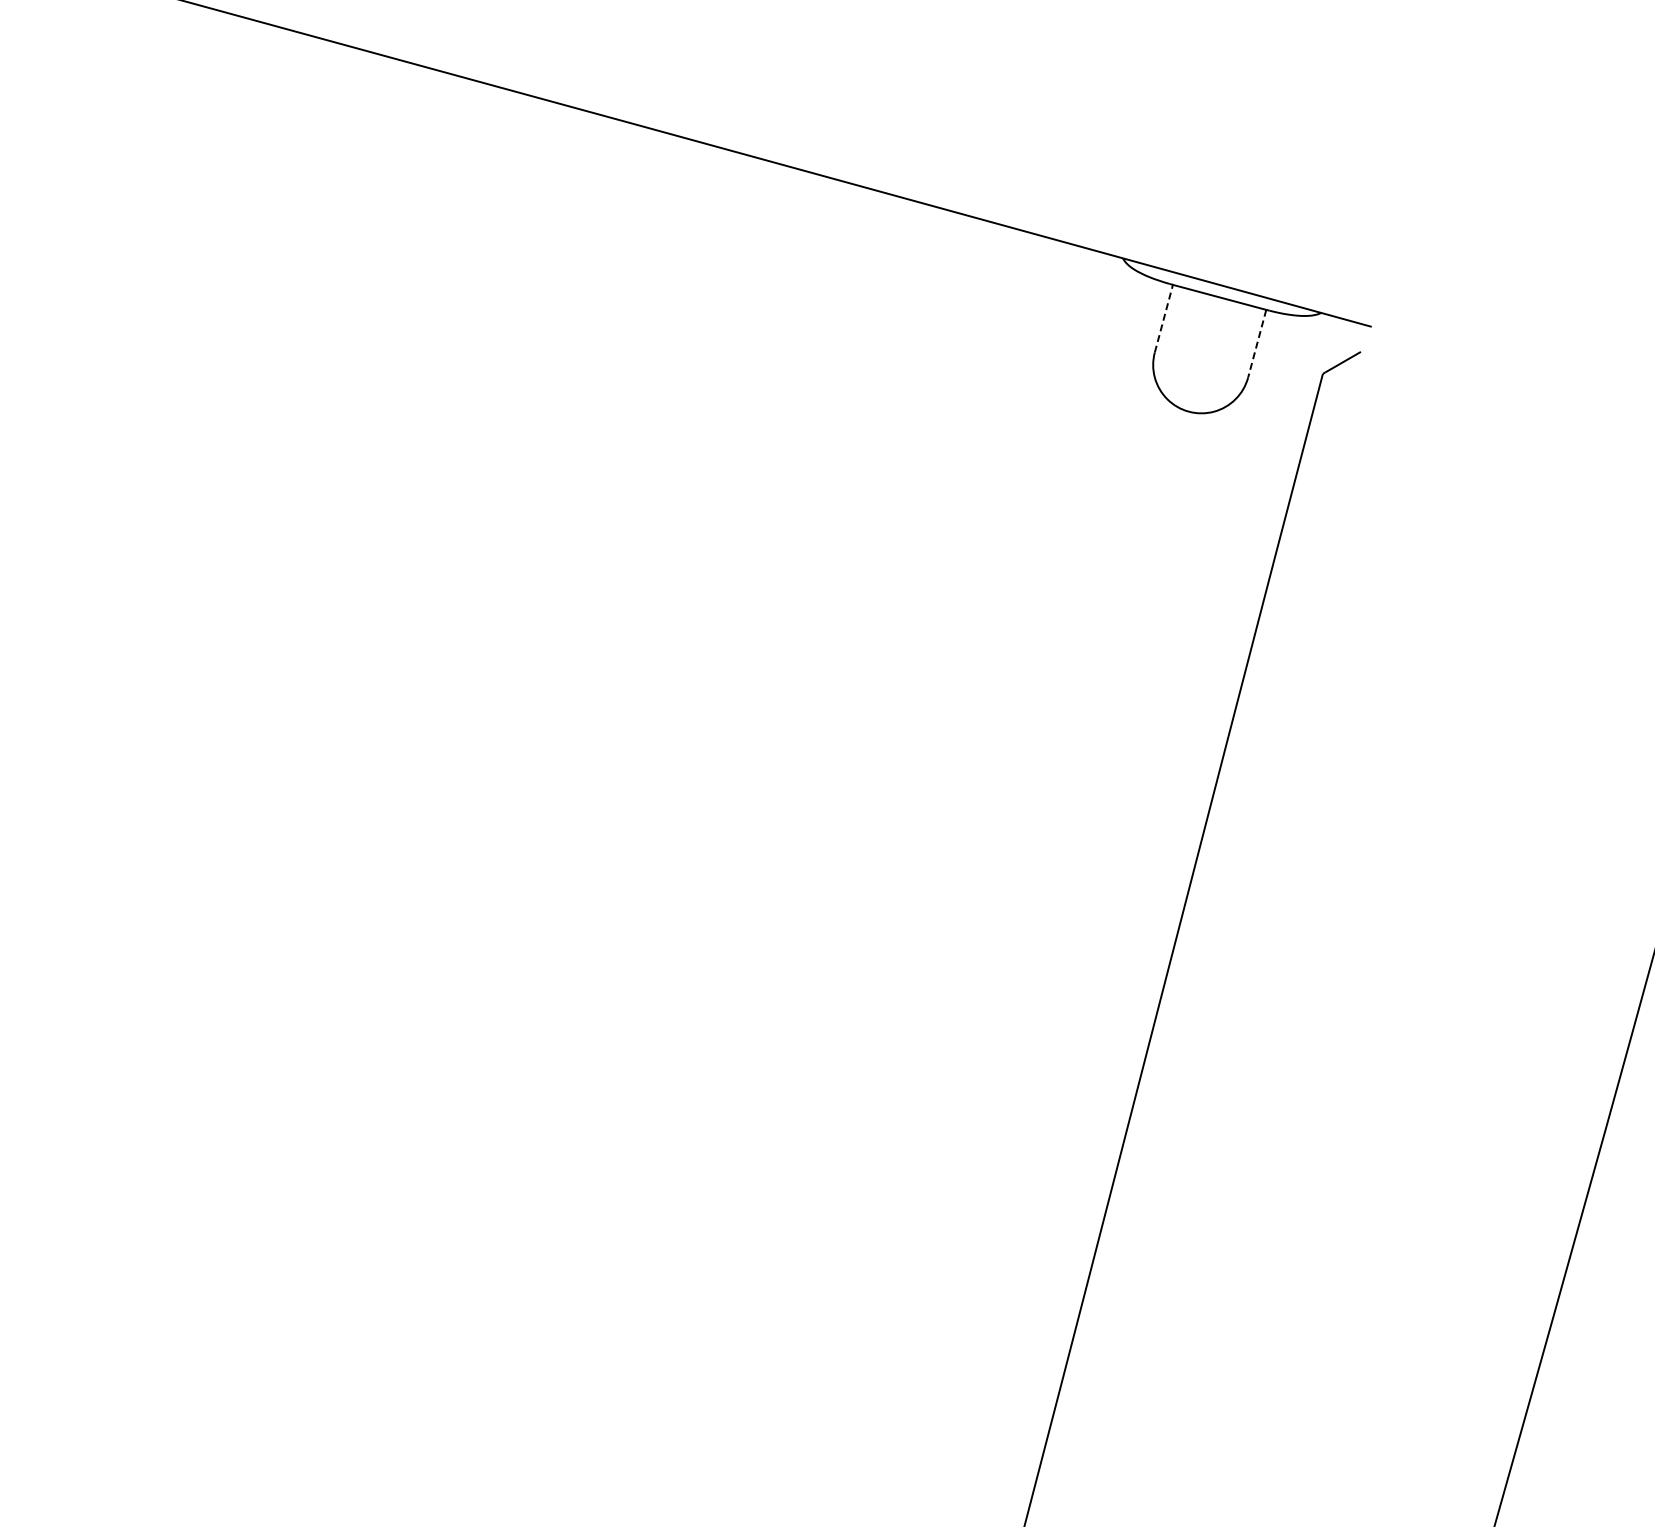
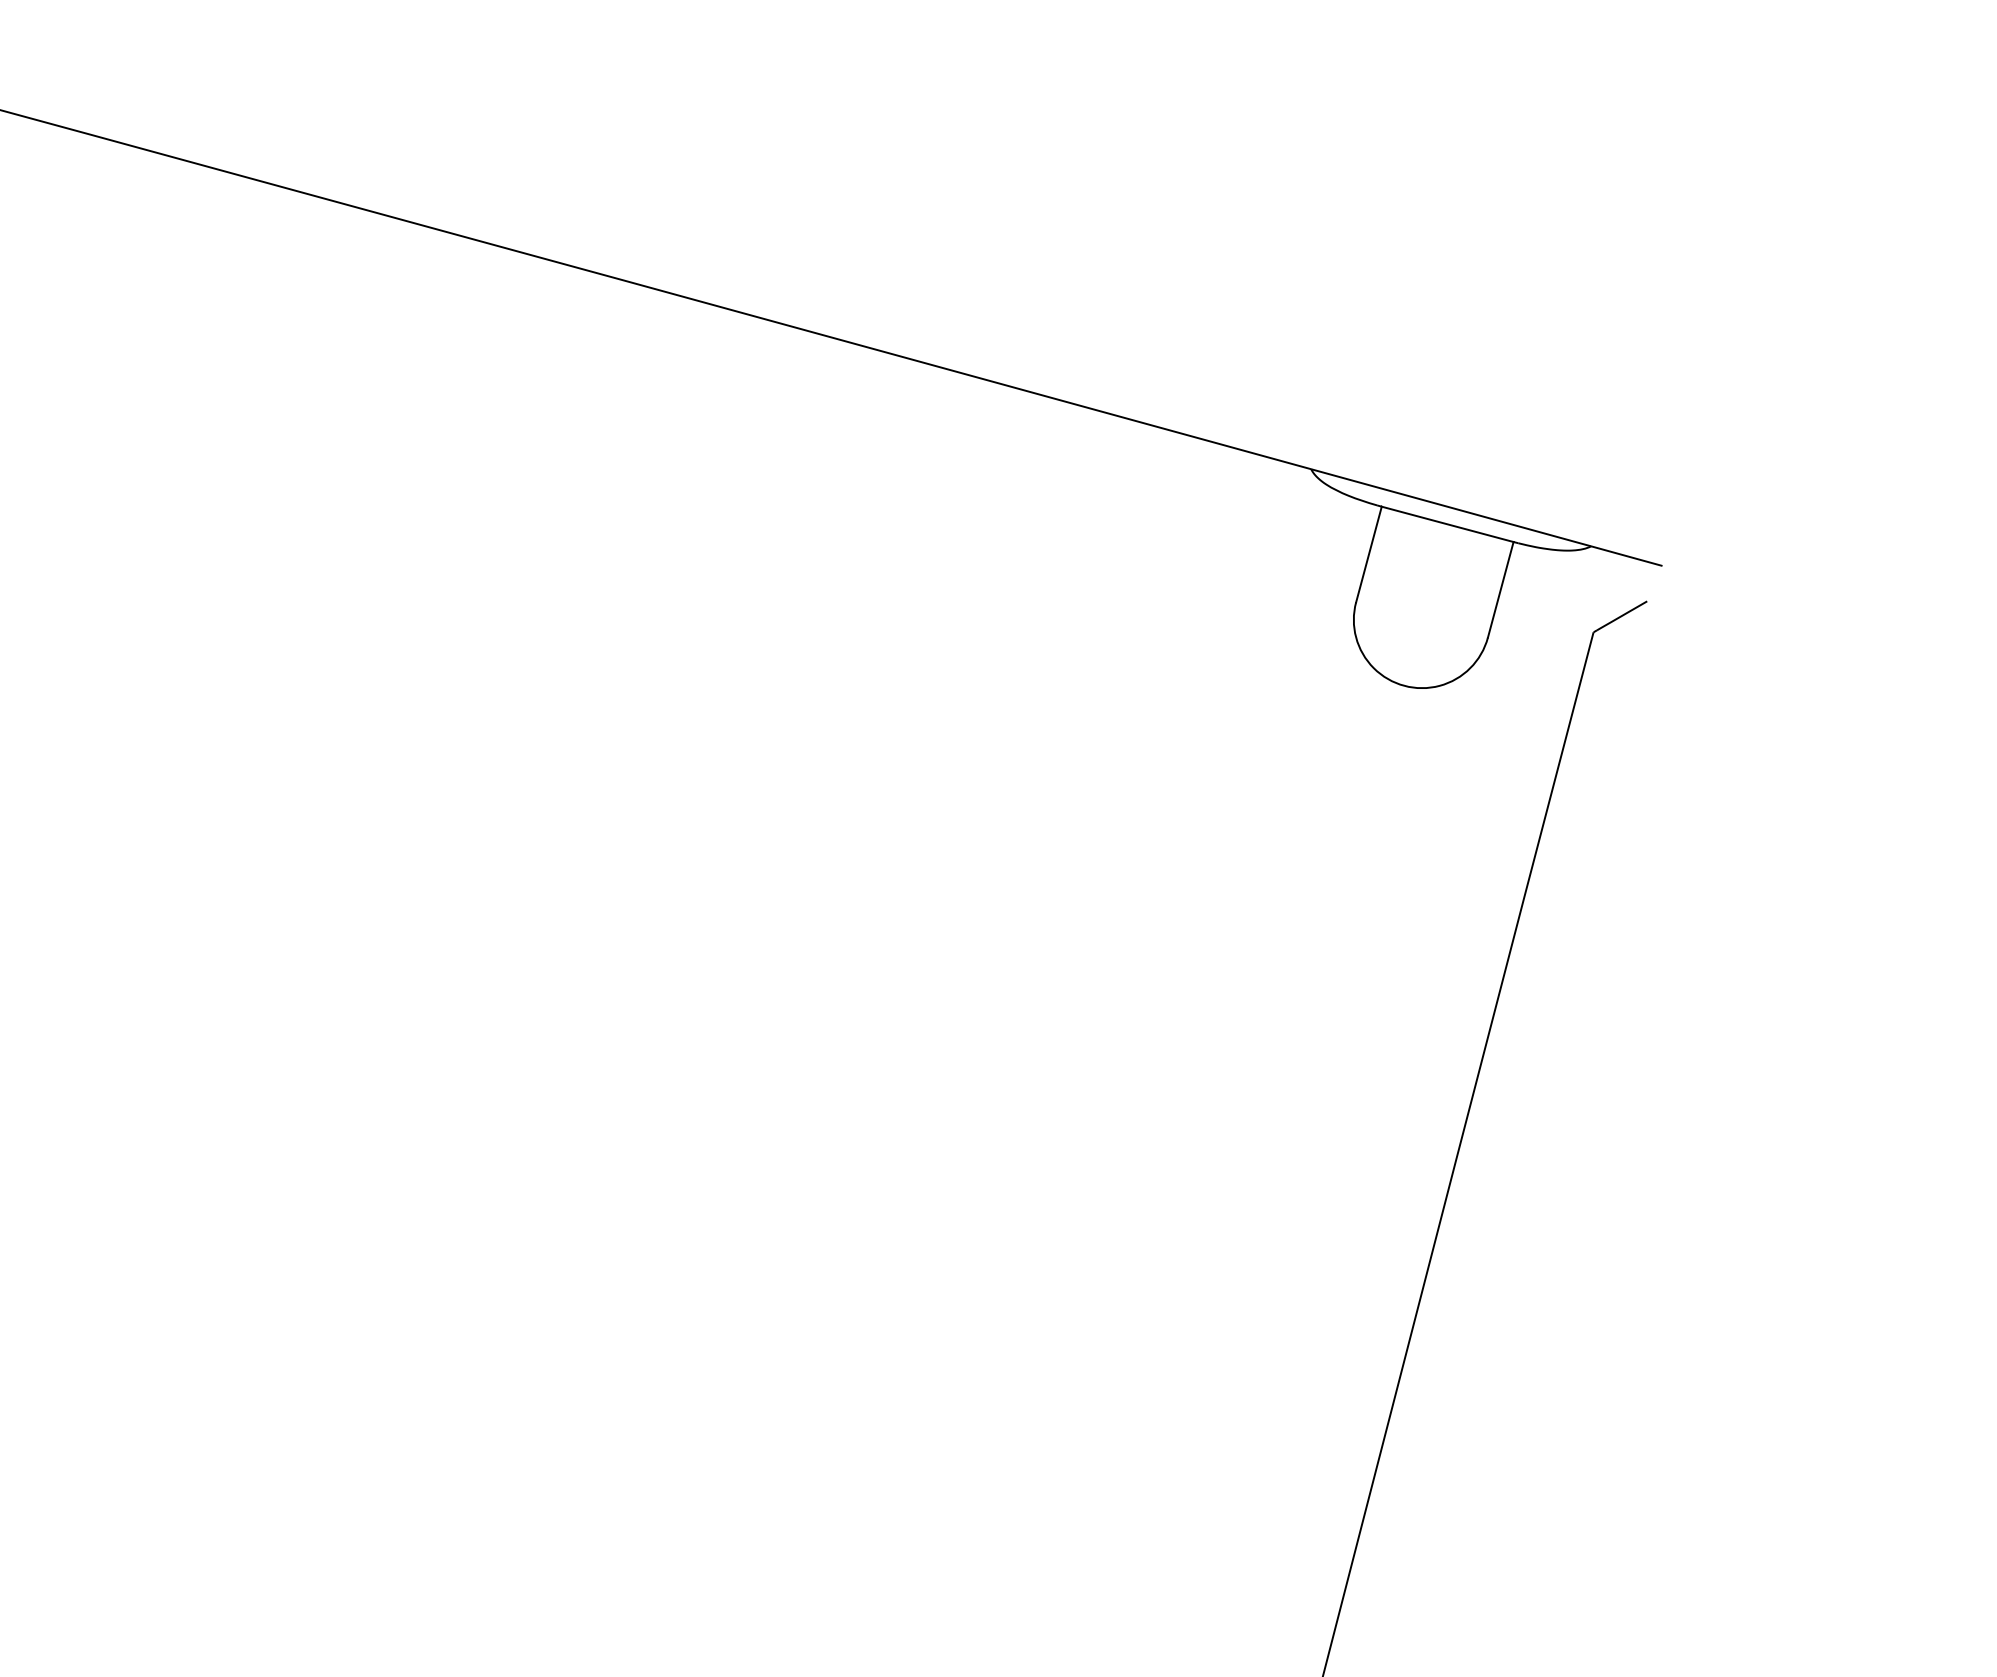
line: (1164, 318) -> (1369, 554), dashed -> solid
line: (1257, 344) -> (1501, 590), dashed -> solid

